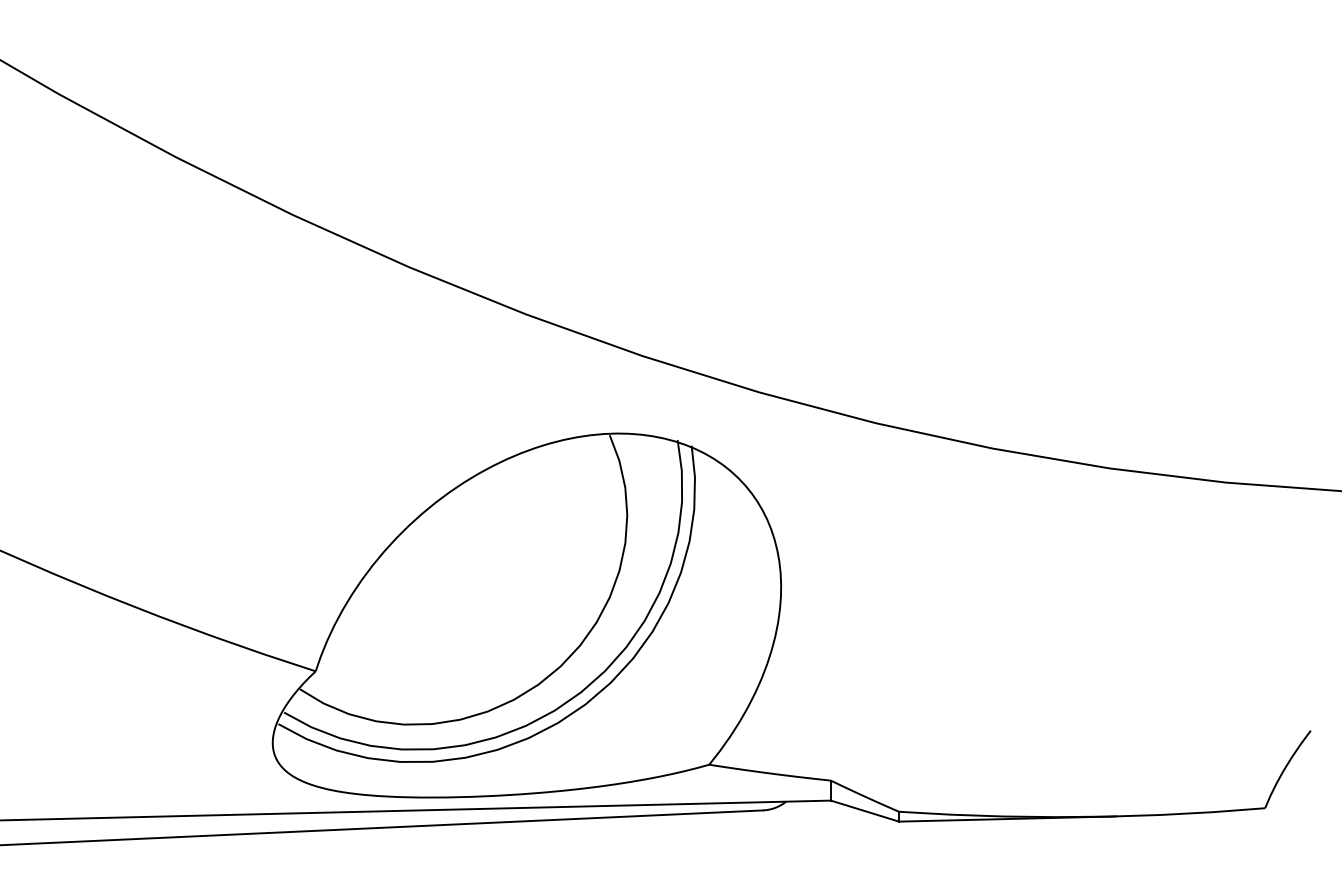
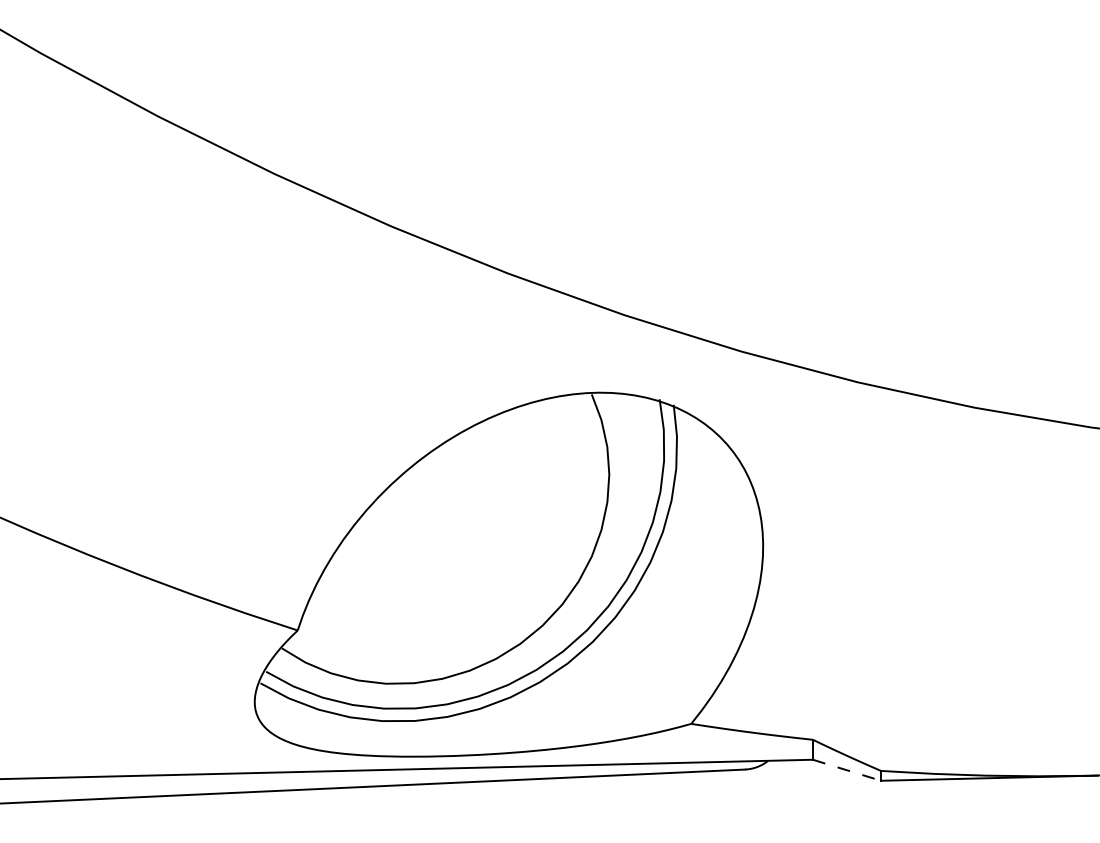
line: (864, 811) -> (846, 770), solid -> dashed

